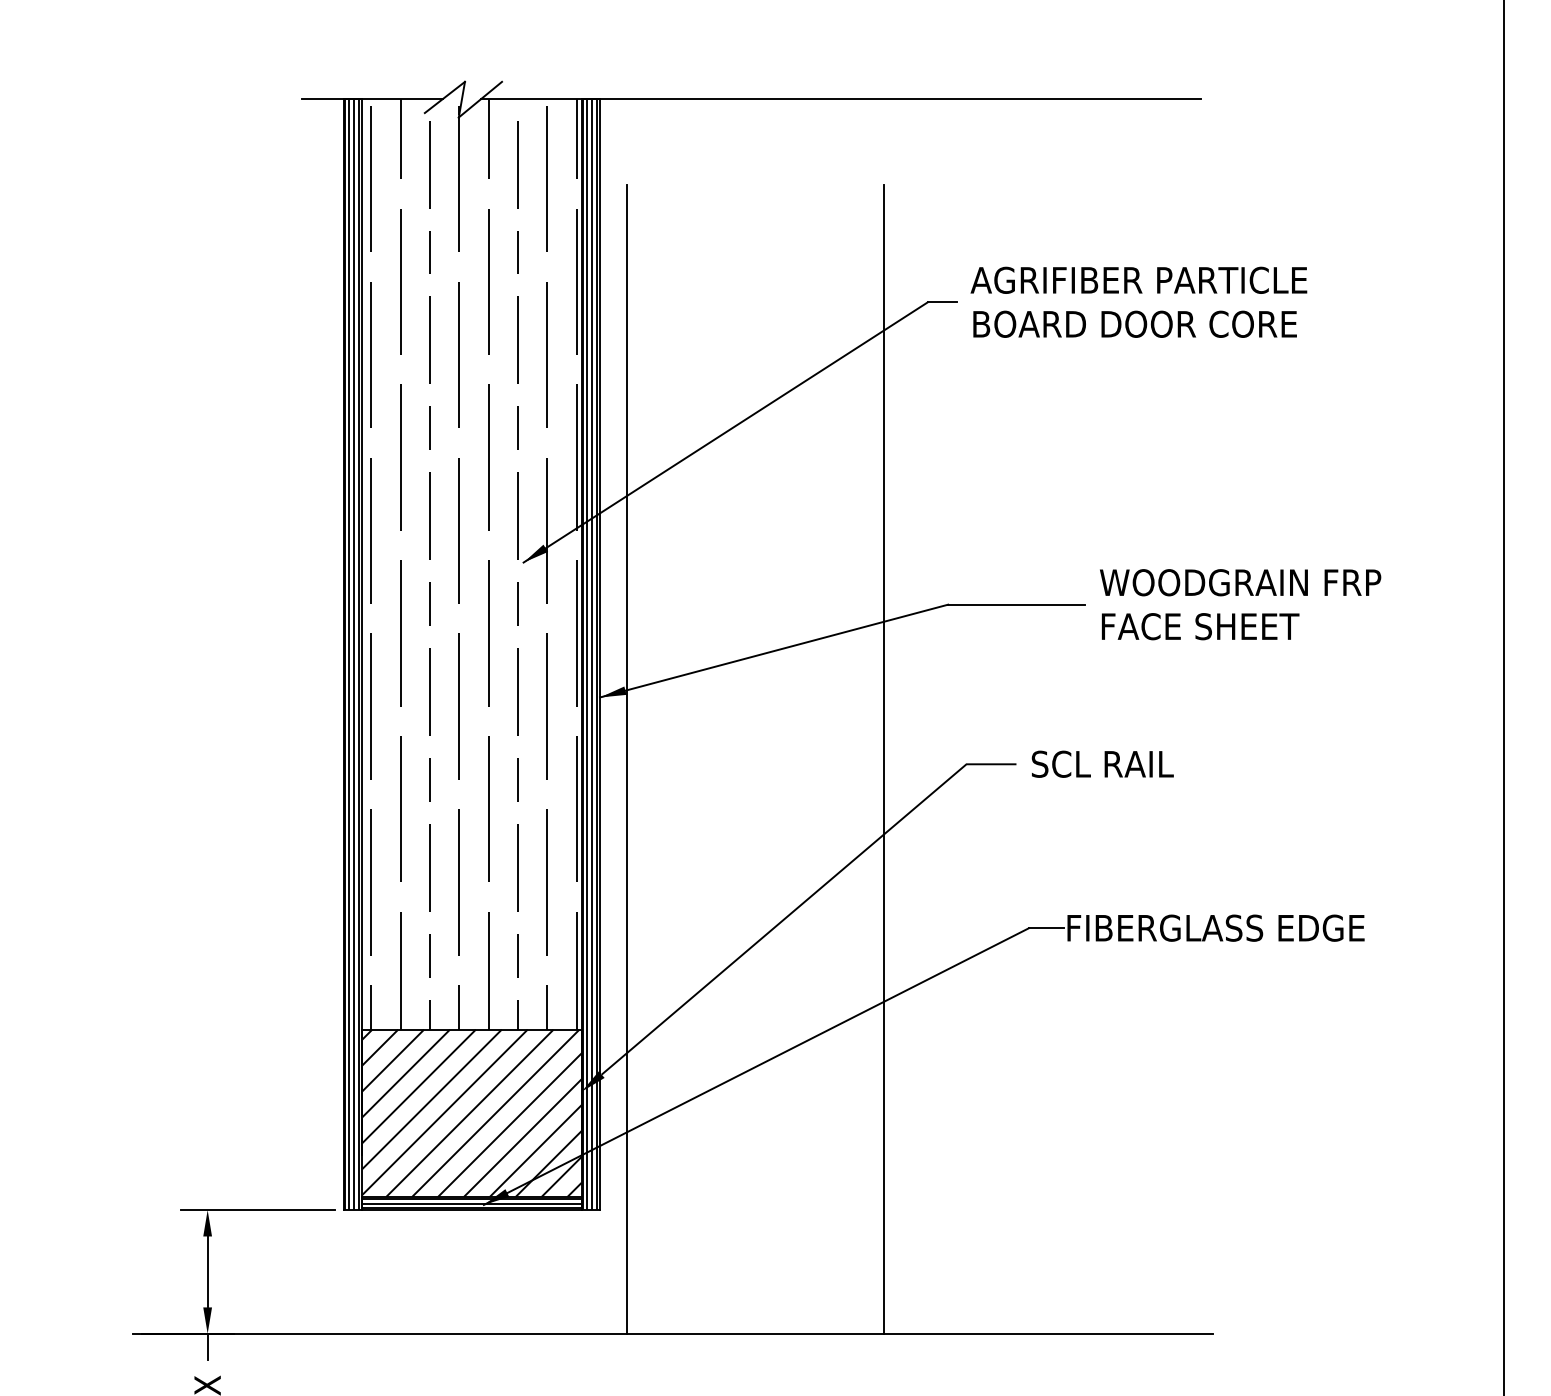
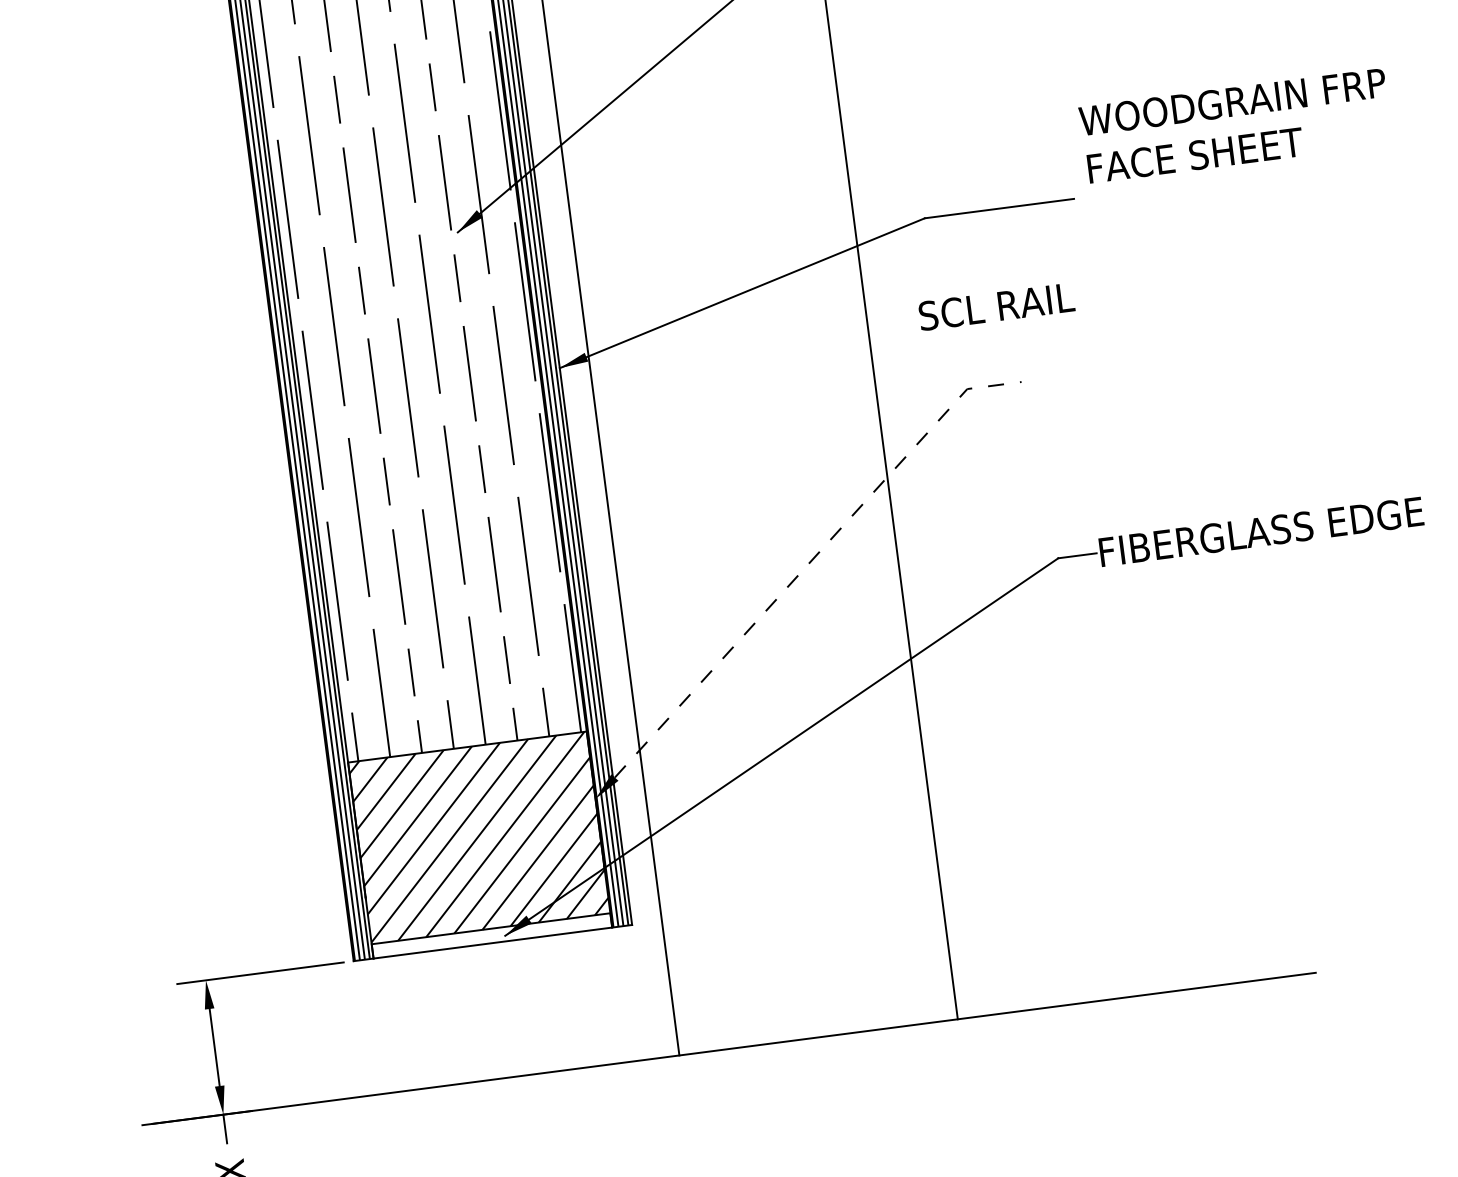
text: (1240, 604) -> (1235, 125), moved
text: (1102, 763) -> (996, 306), moved
line: (803, 902) -> (809, 562), solid -> dashed
hatch: (471, 1203) -> (491, 935), removed

